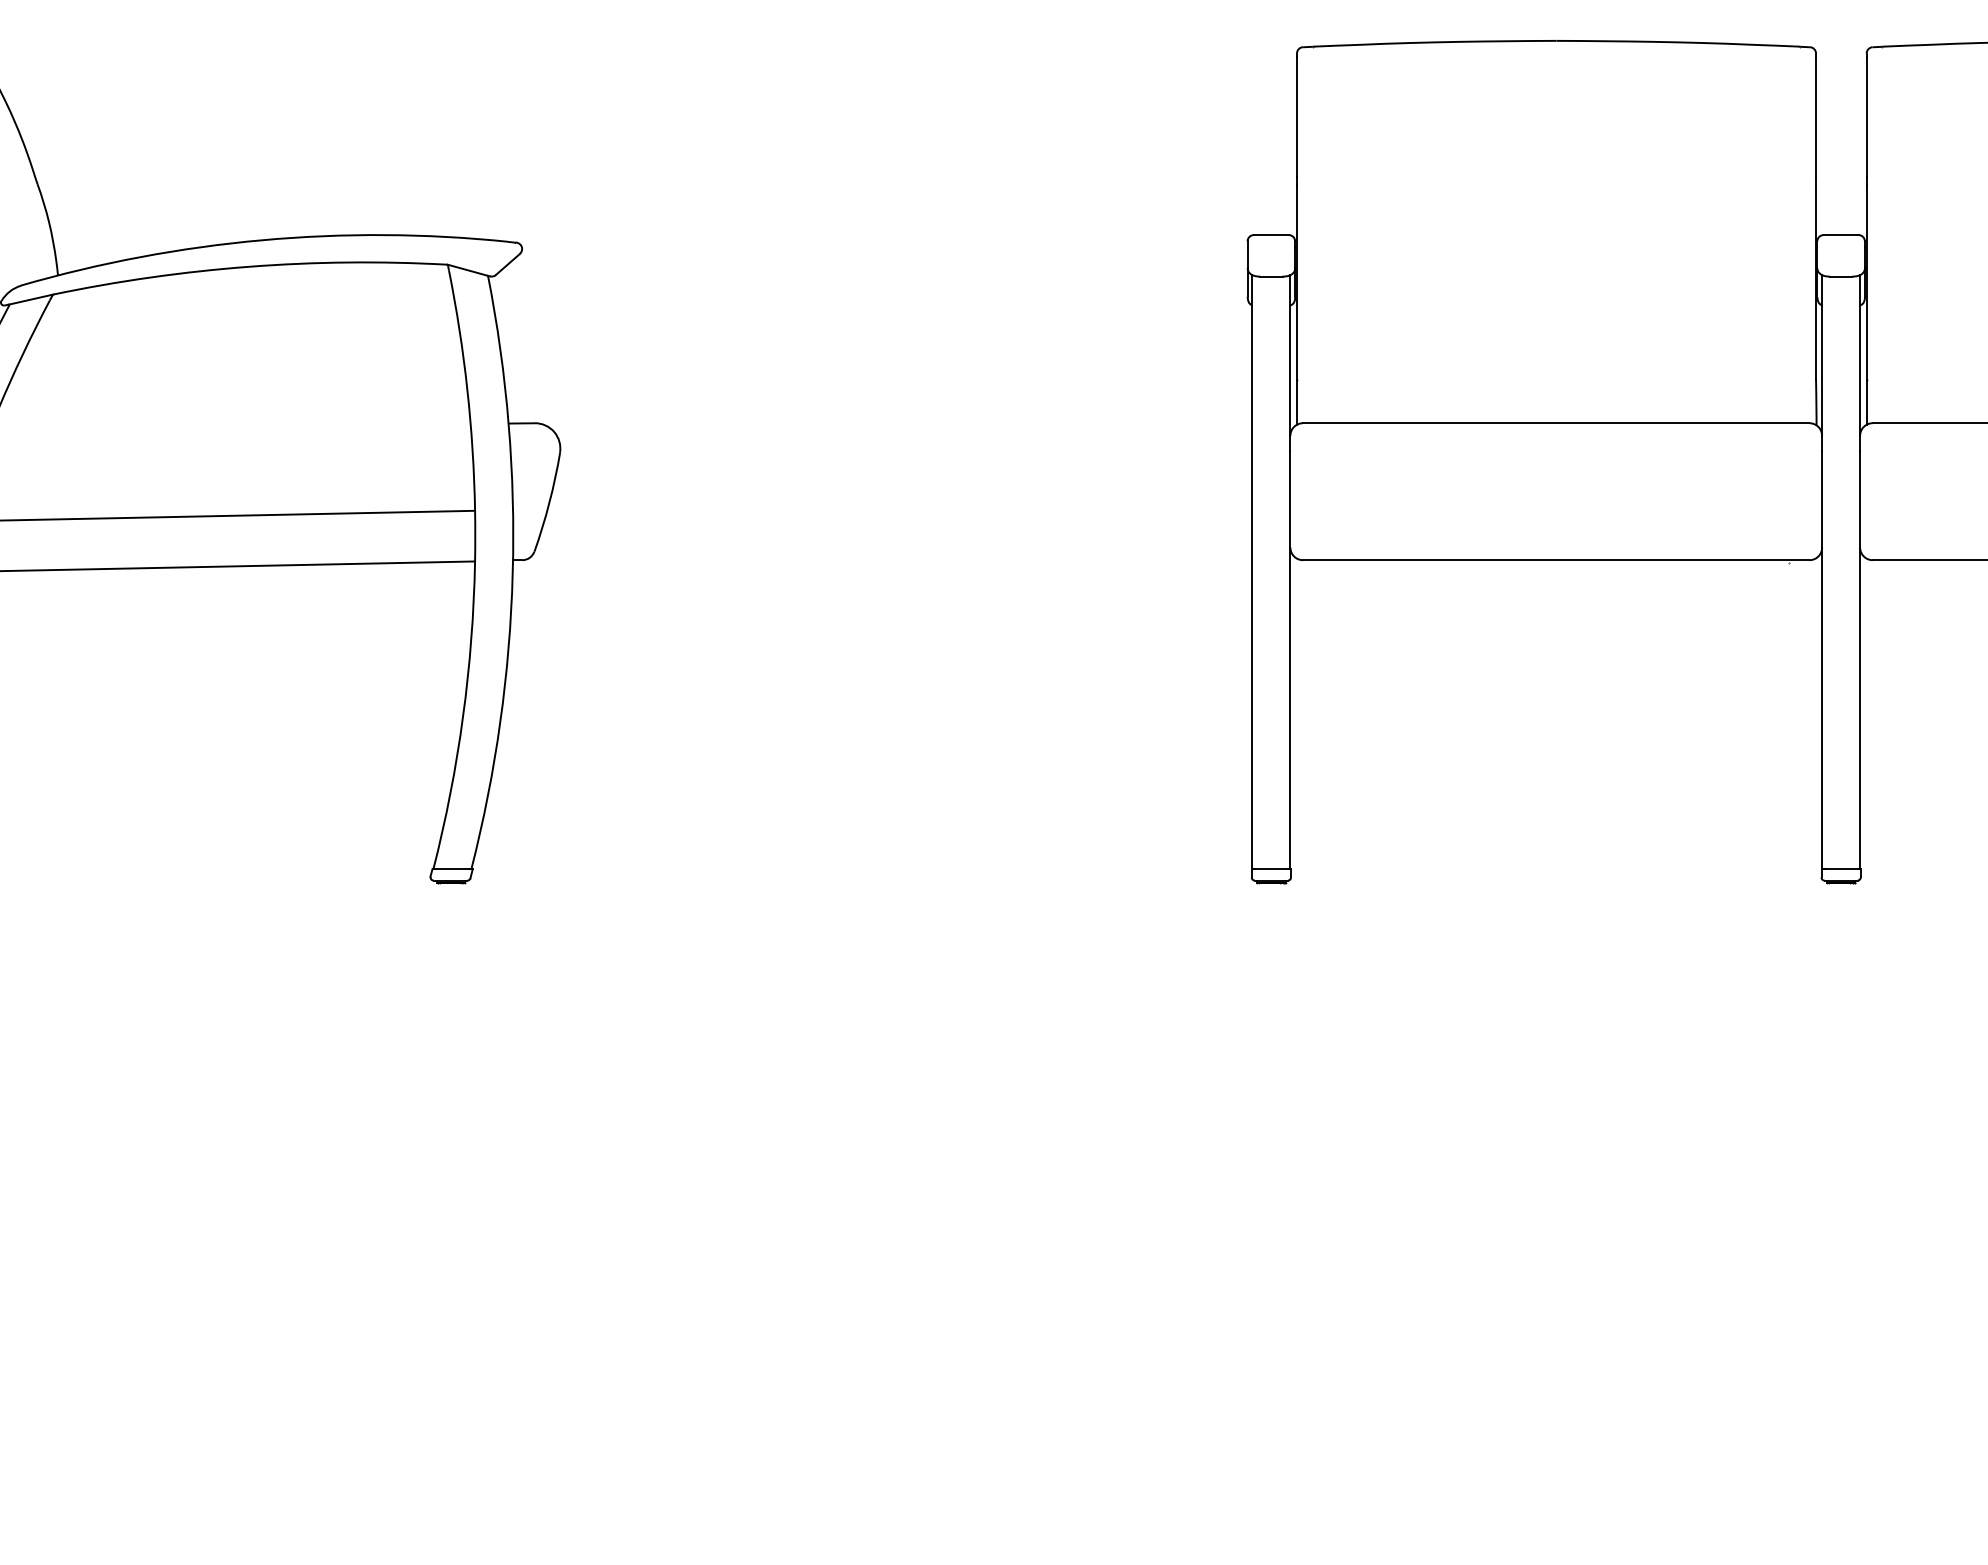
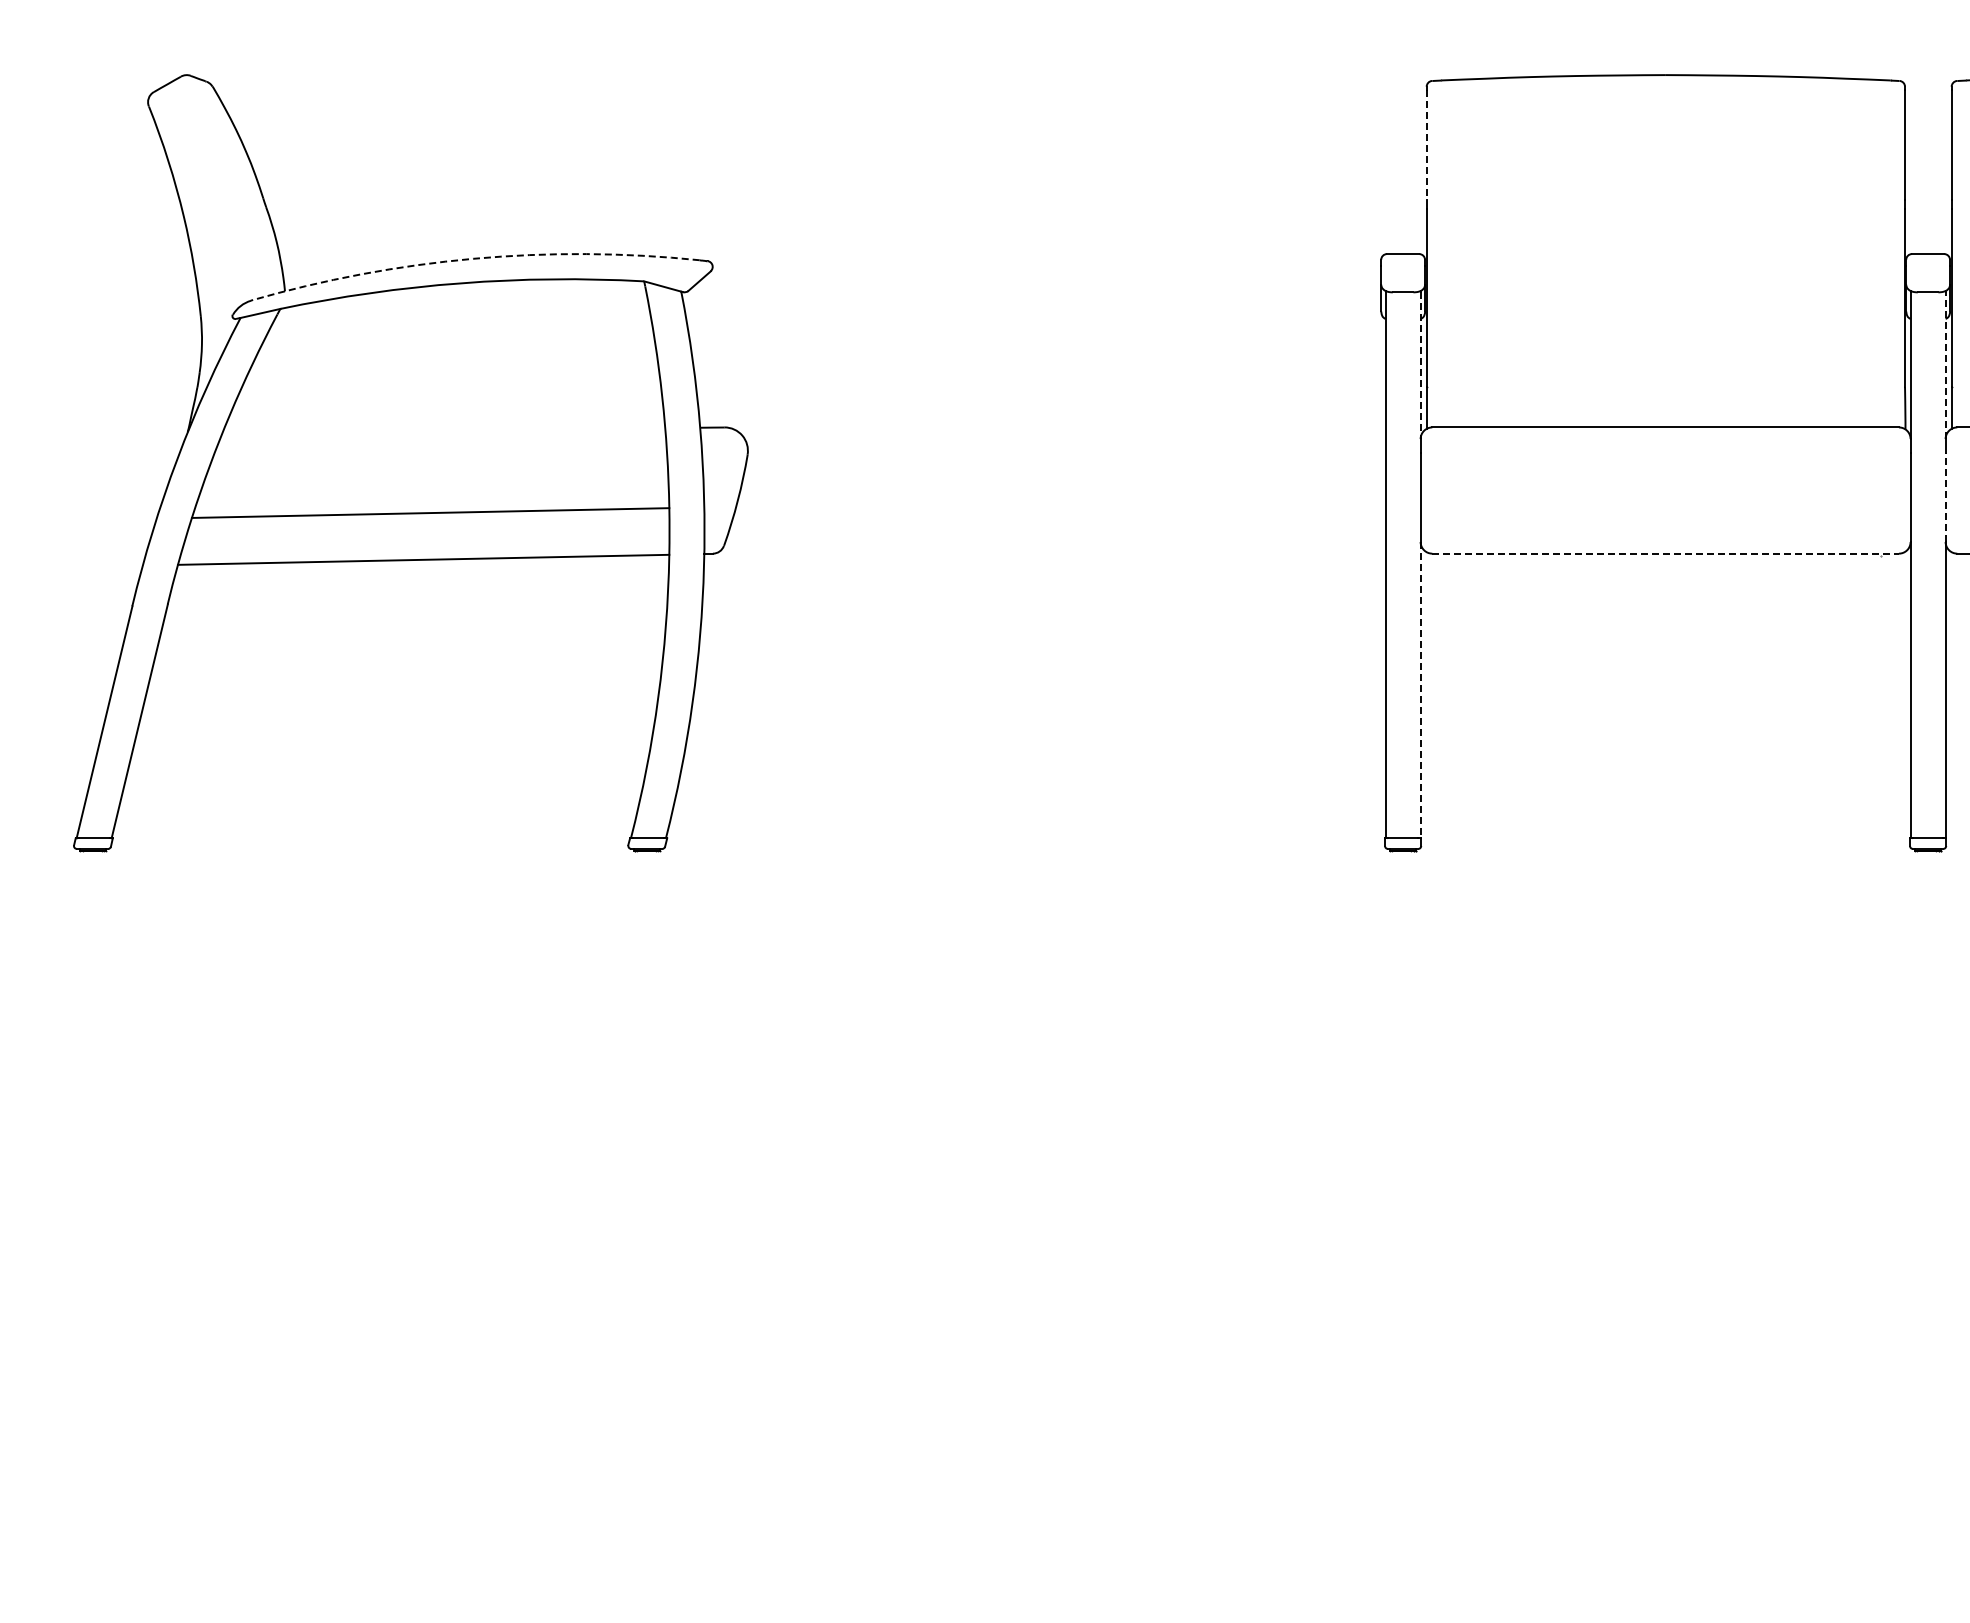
line: (1296, 117) -> (1426, 145), solid -> dashed
arc: (262, 239) -> (473, 258), solid -> dashed
line: (1290, 356) -> (1420, 365), solid -> dashed
line: (1859, 356) -> (1945, 365), solid -> dashed
line: (1859, 499) -> (1945, 497), solid -> dashed
line: (1557, 560) -> (1666, 553), solid -> dashed
line: (1290, 708) -> (1420, 690), solid -> dashed

